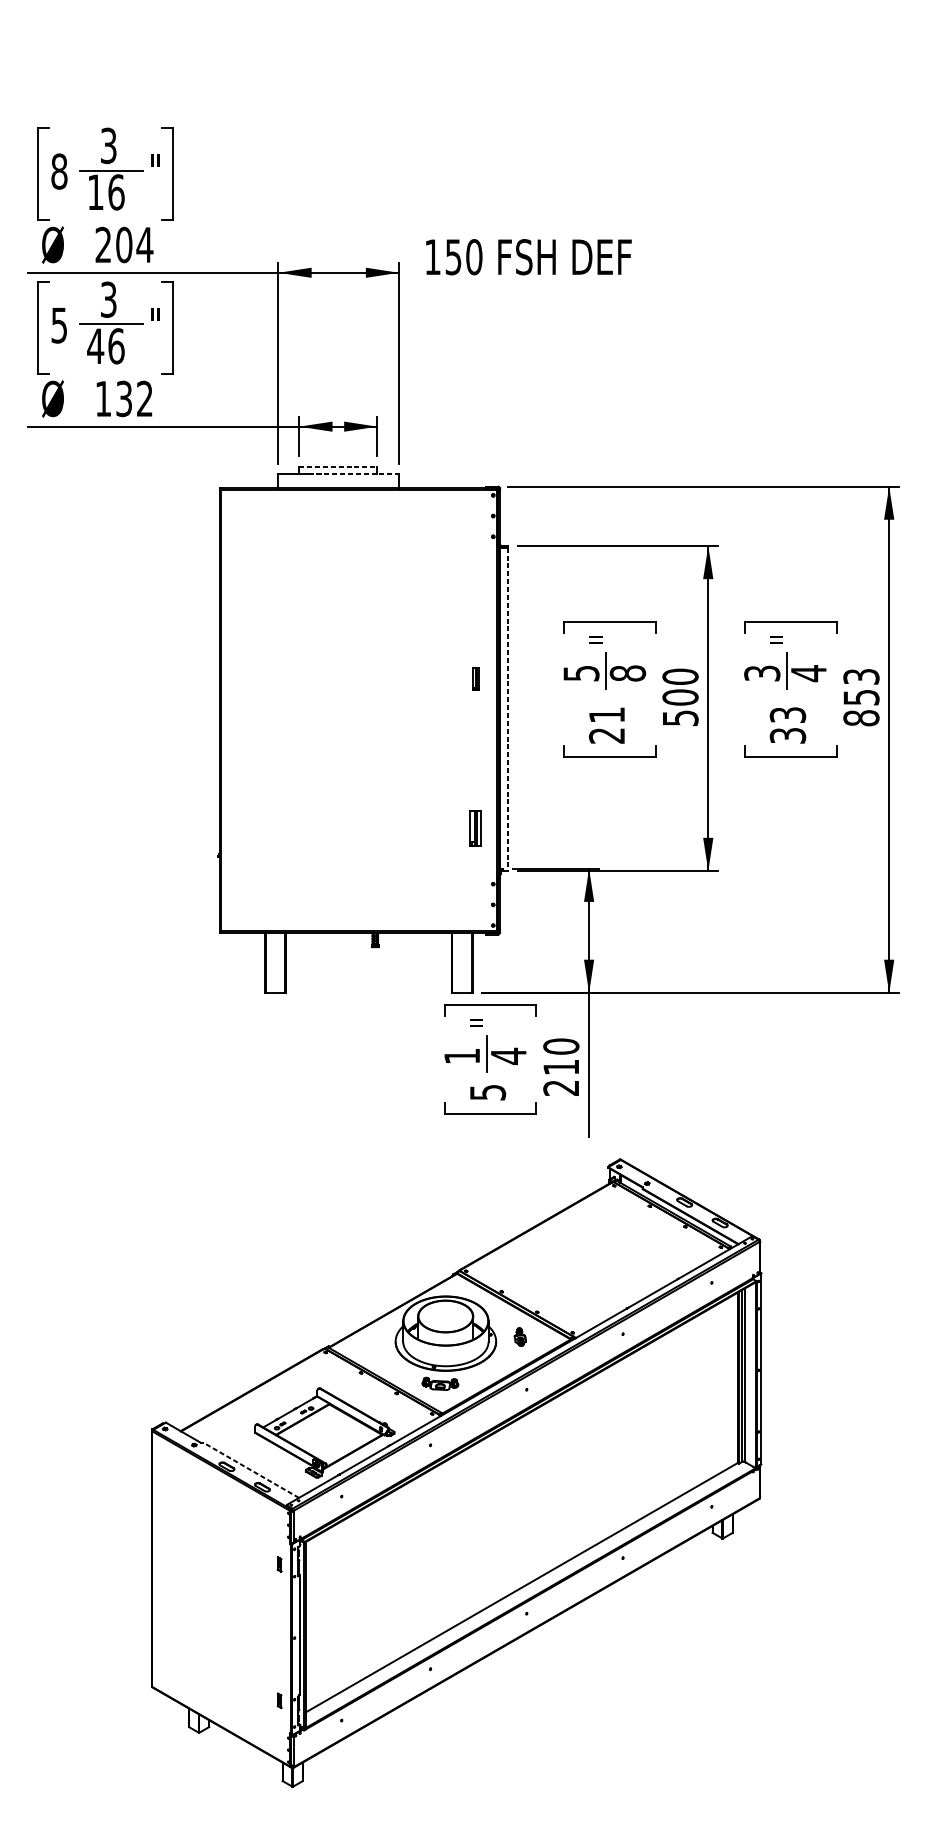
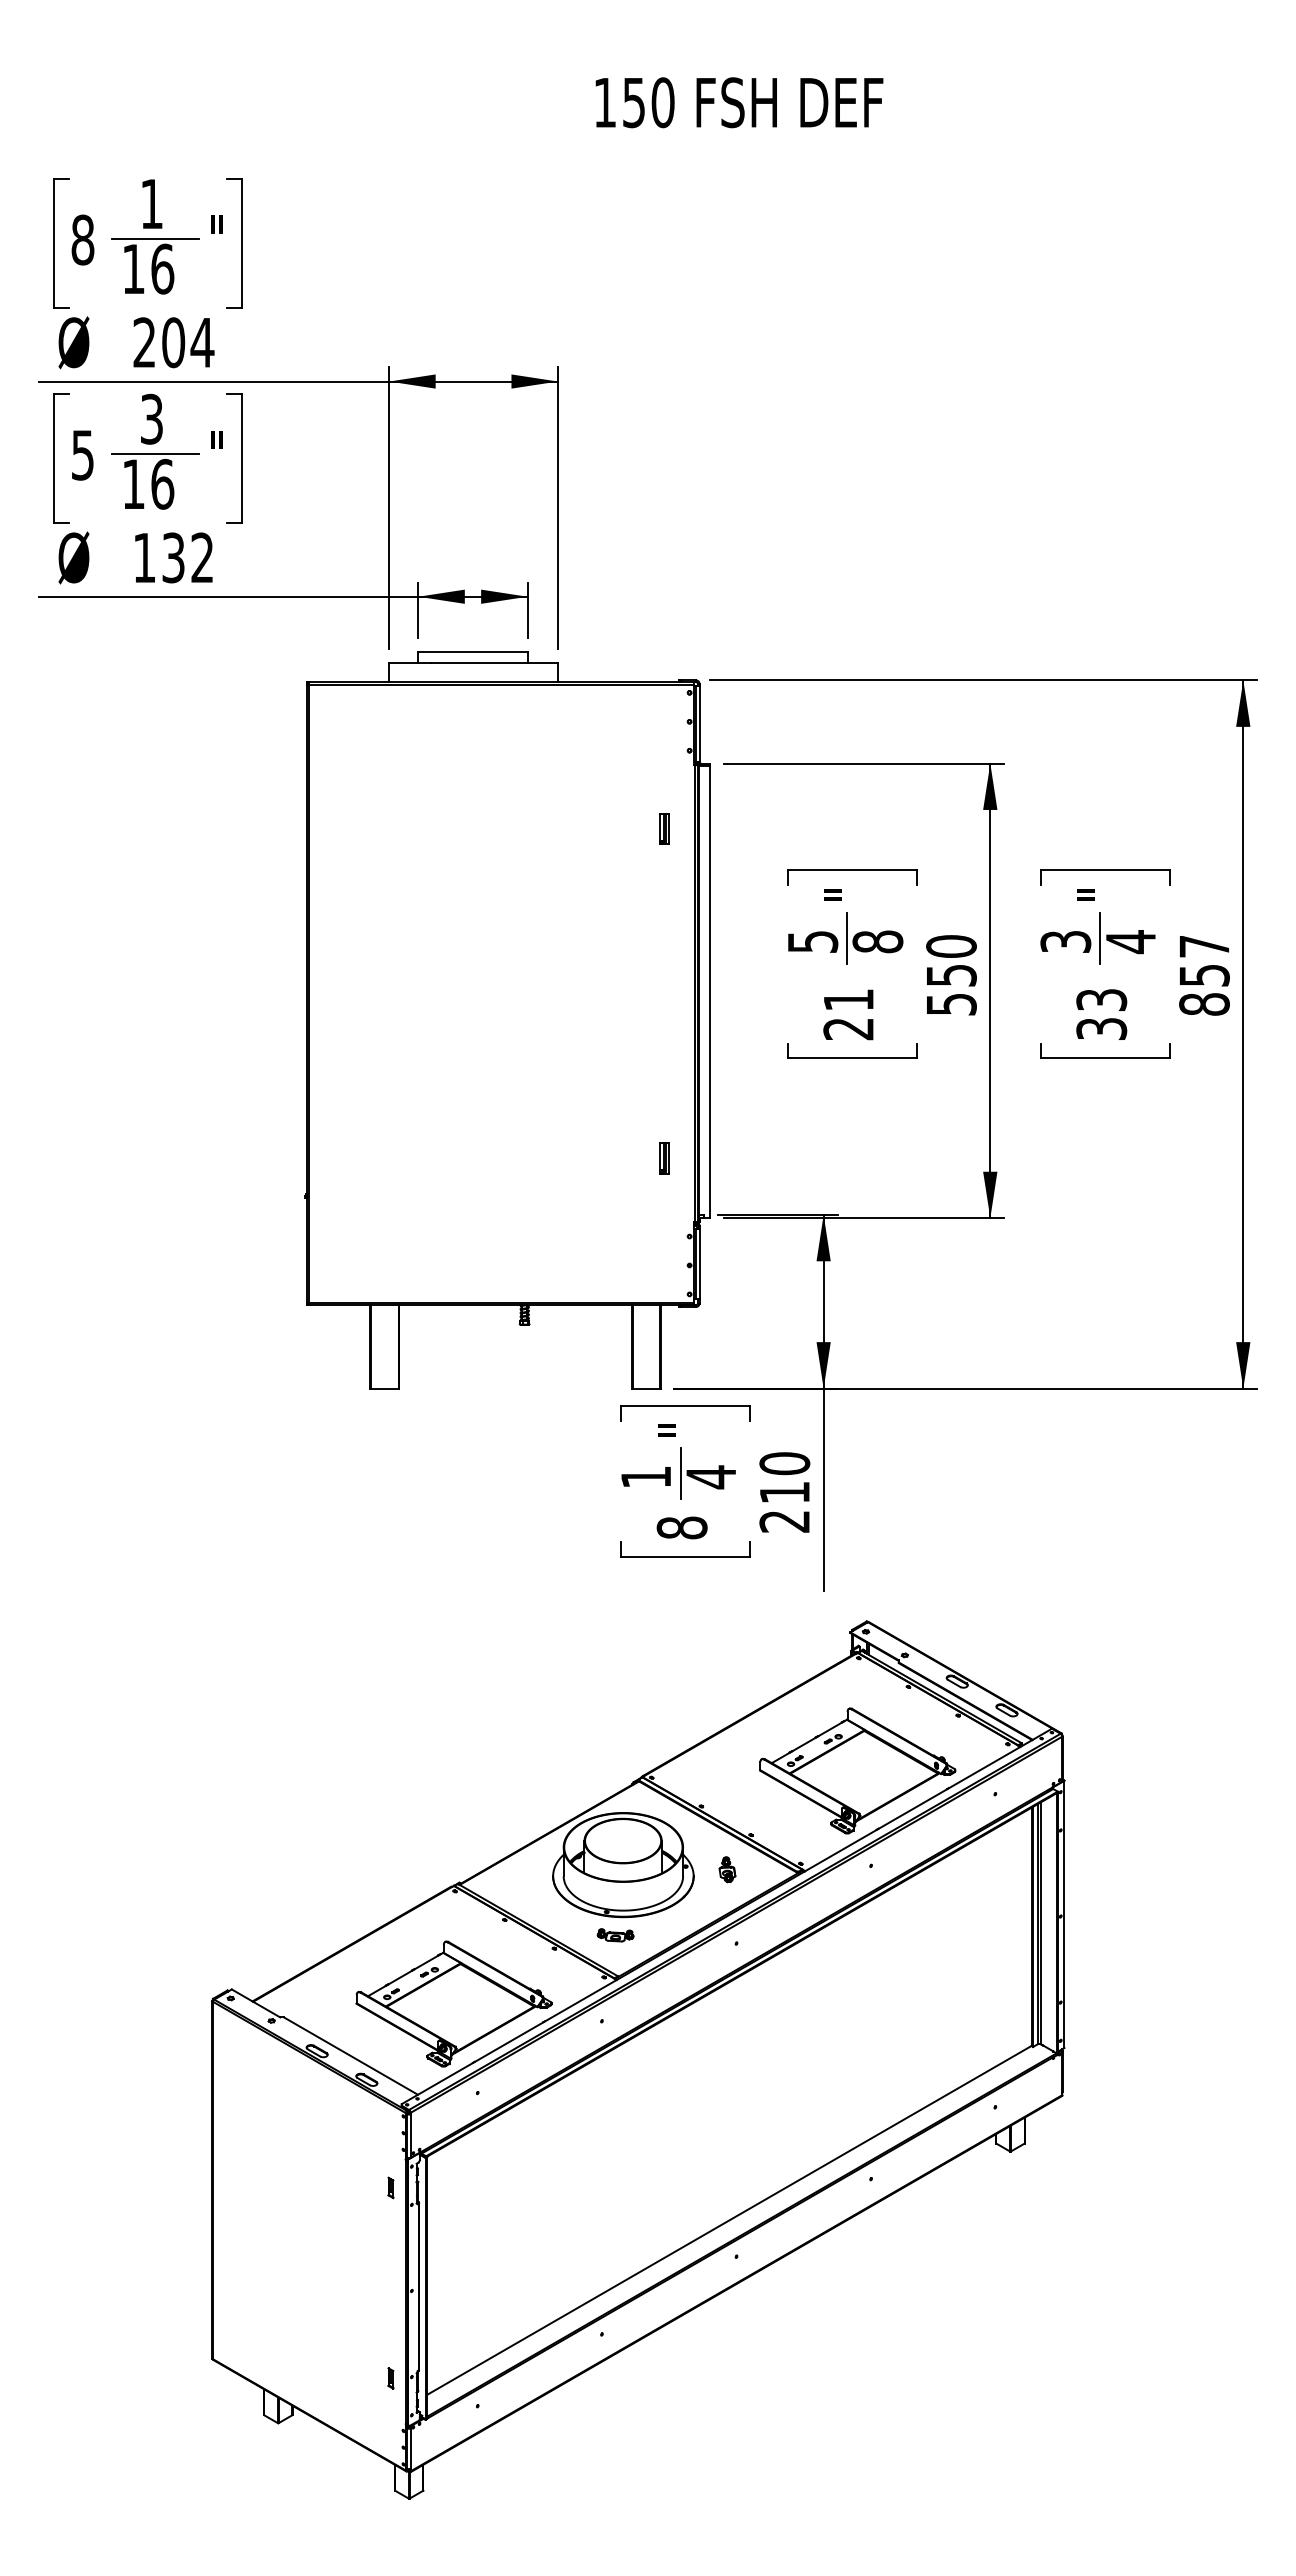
text: (108, 145) -> (151, 203), 3 -> 1
text: (528, 257) -> (739, 102), moved
text: (95, 345) -> (133, 483), 46 -> 16
line: (338, 466) -> (473, 652), dashed -> solid
line: (354, 474) -> (495, 663), dashed -> solid
text: (861, 676) -> (1204, 946), 853 -> 857
part: (476, 678) -> (664, 828), moved
text: (680, 697) -> (951, 975), 500 -> 550
line: (508, 709) -> (710, 992), dashed -> solid
part: (475, 828) -> (664, 1158), size x0.62
text: (487, 1092) -> (681, 1527), 5 -> 8
part: (613, 1266) -> (857, 1770), added
part: (440, 1384) -> (615, 1935), size x0.71
line: (250, 1469) -> (350, 2055), dashed -> solid

